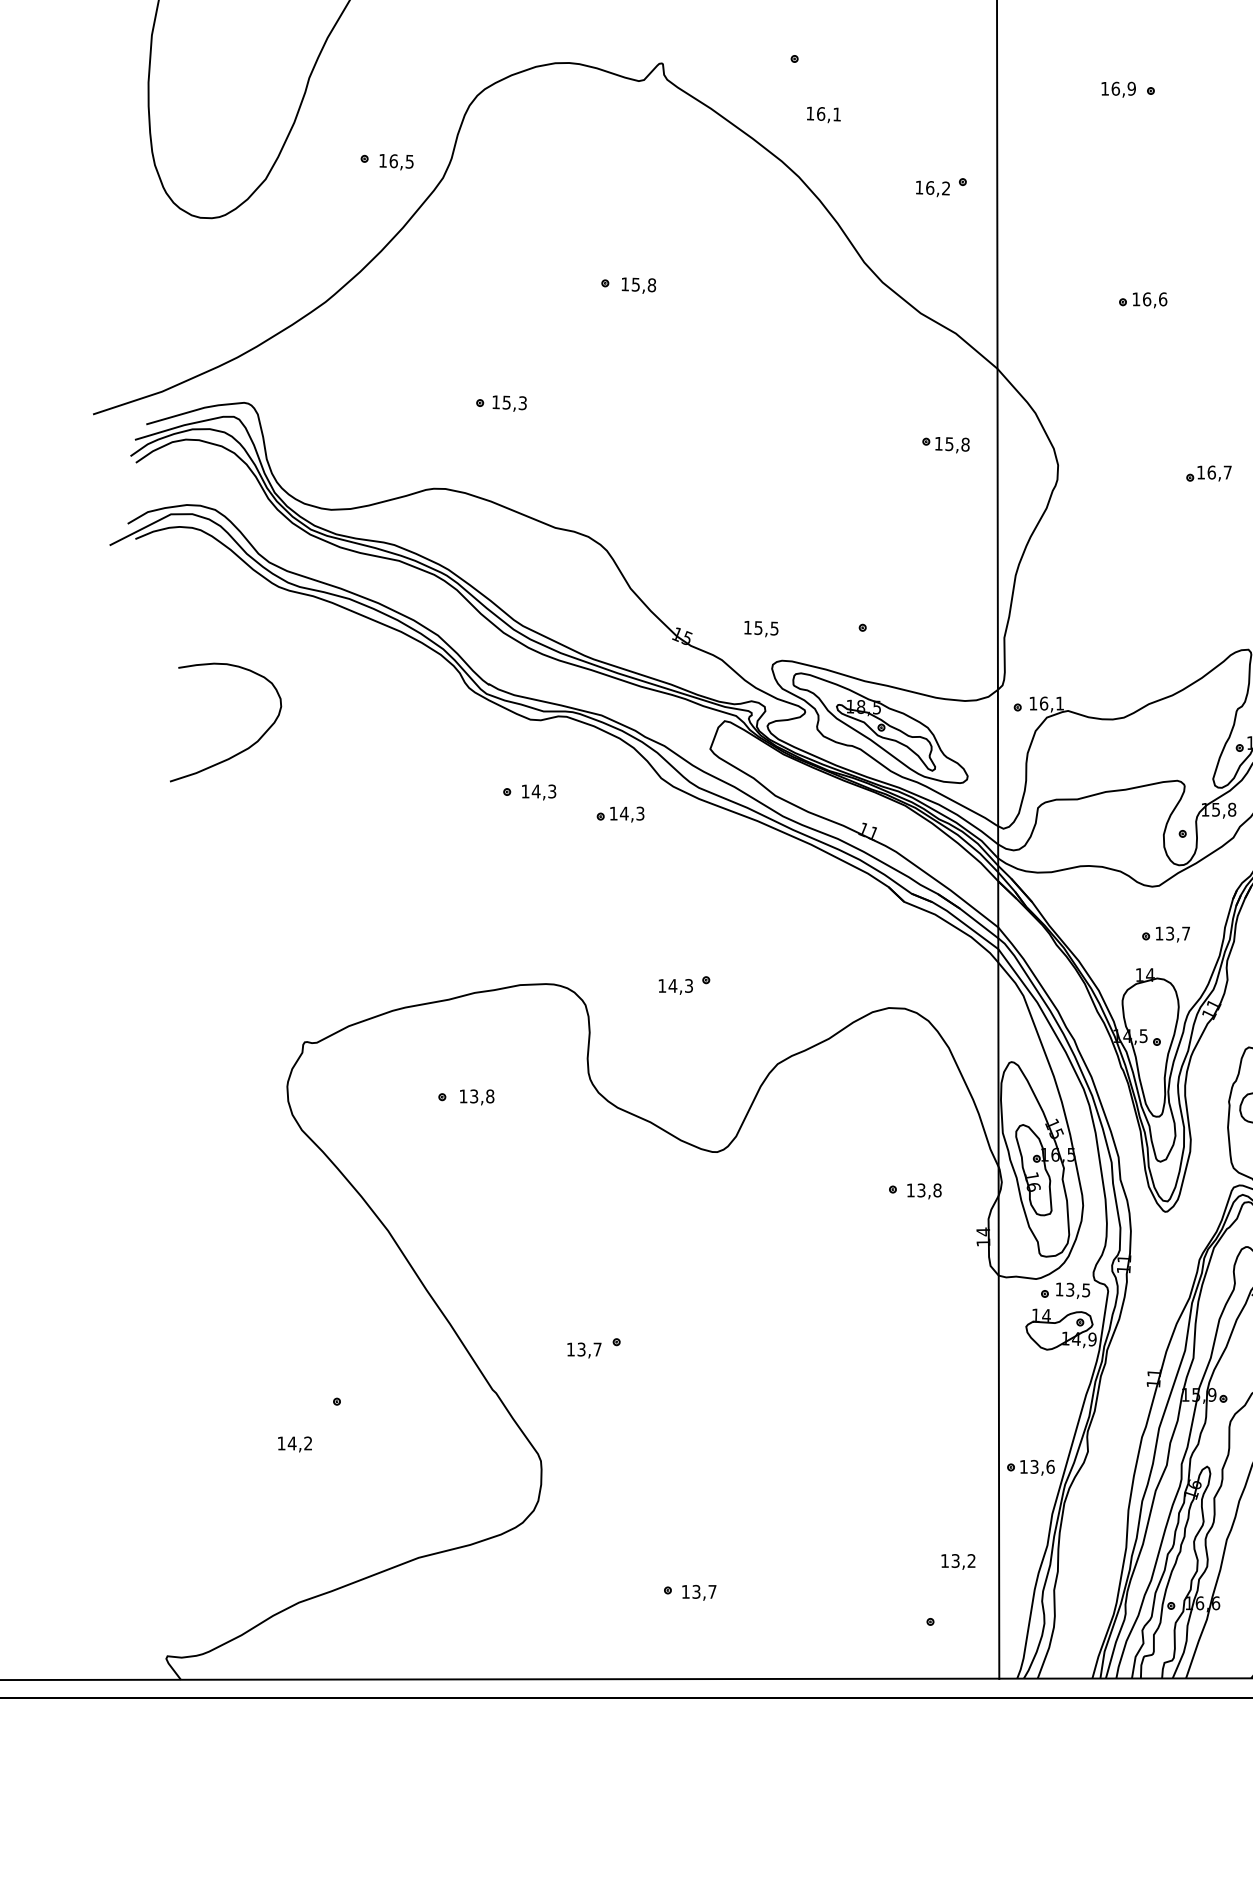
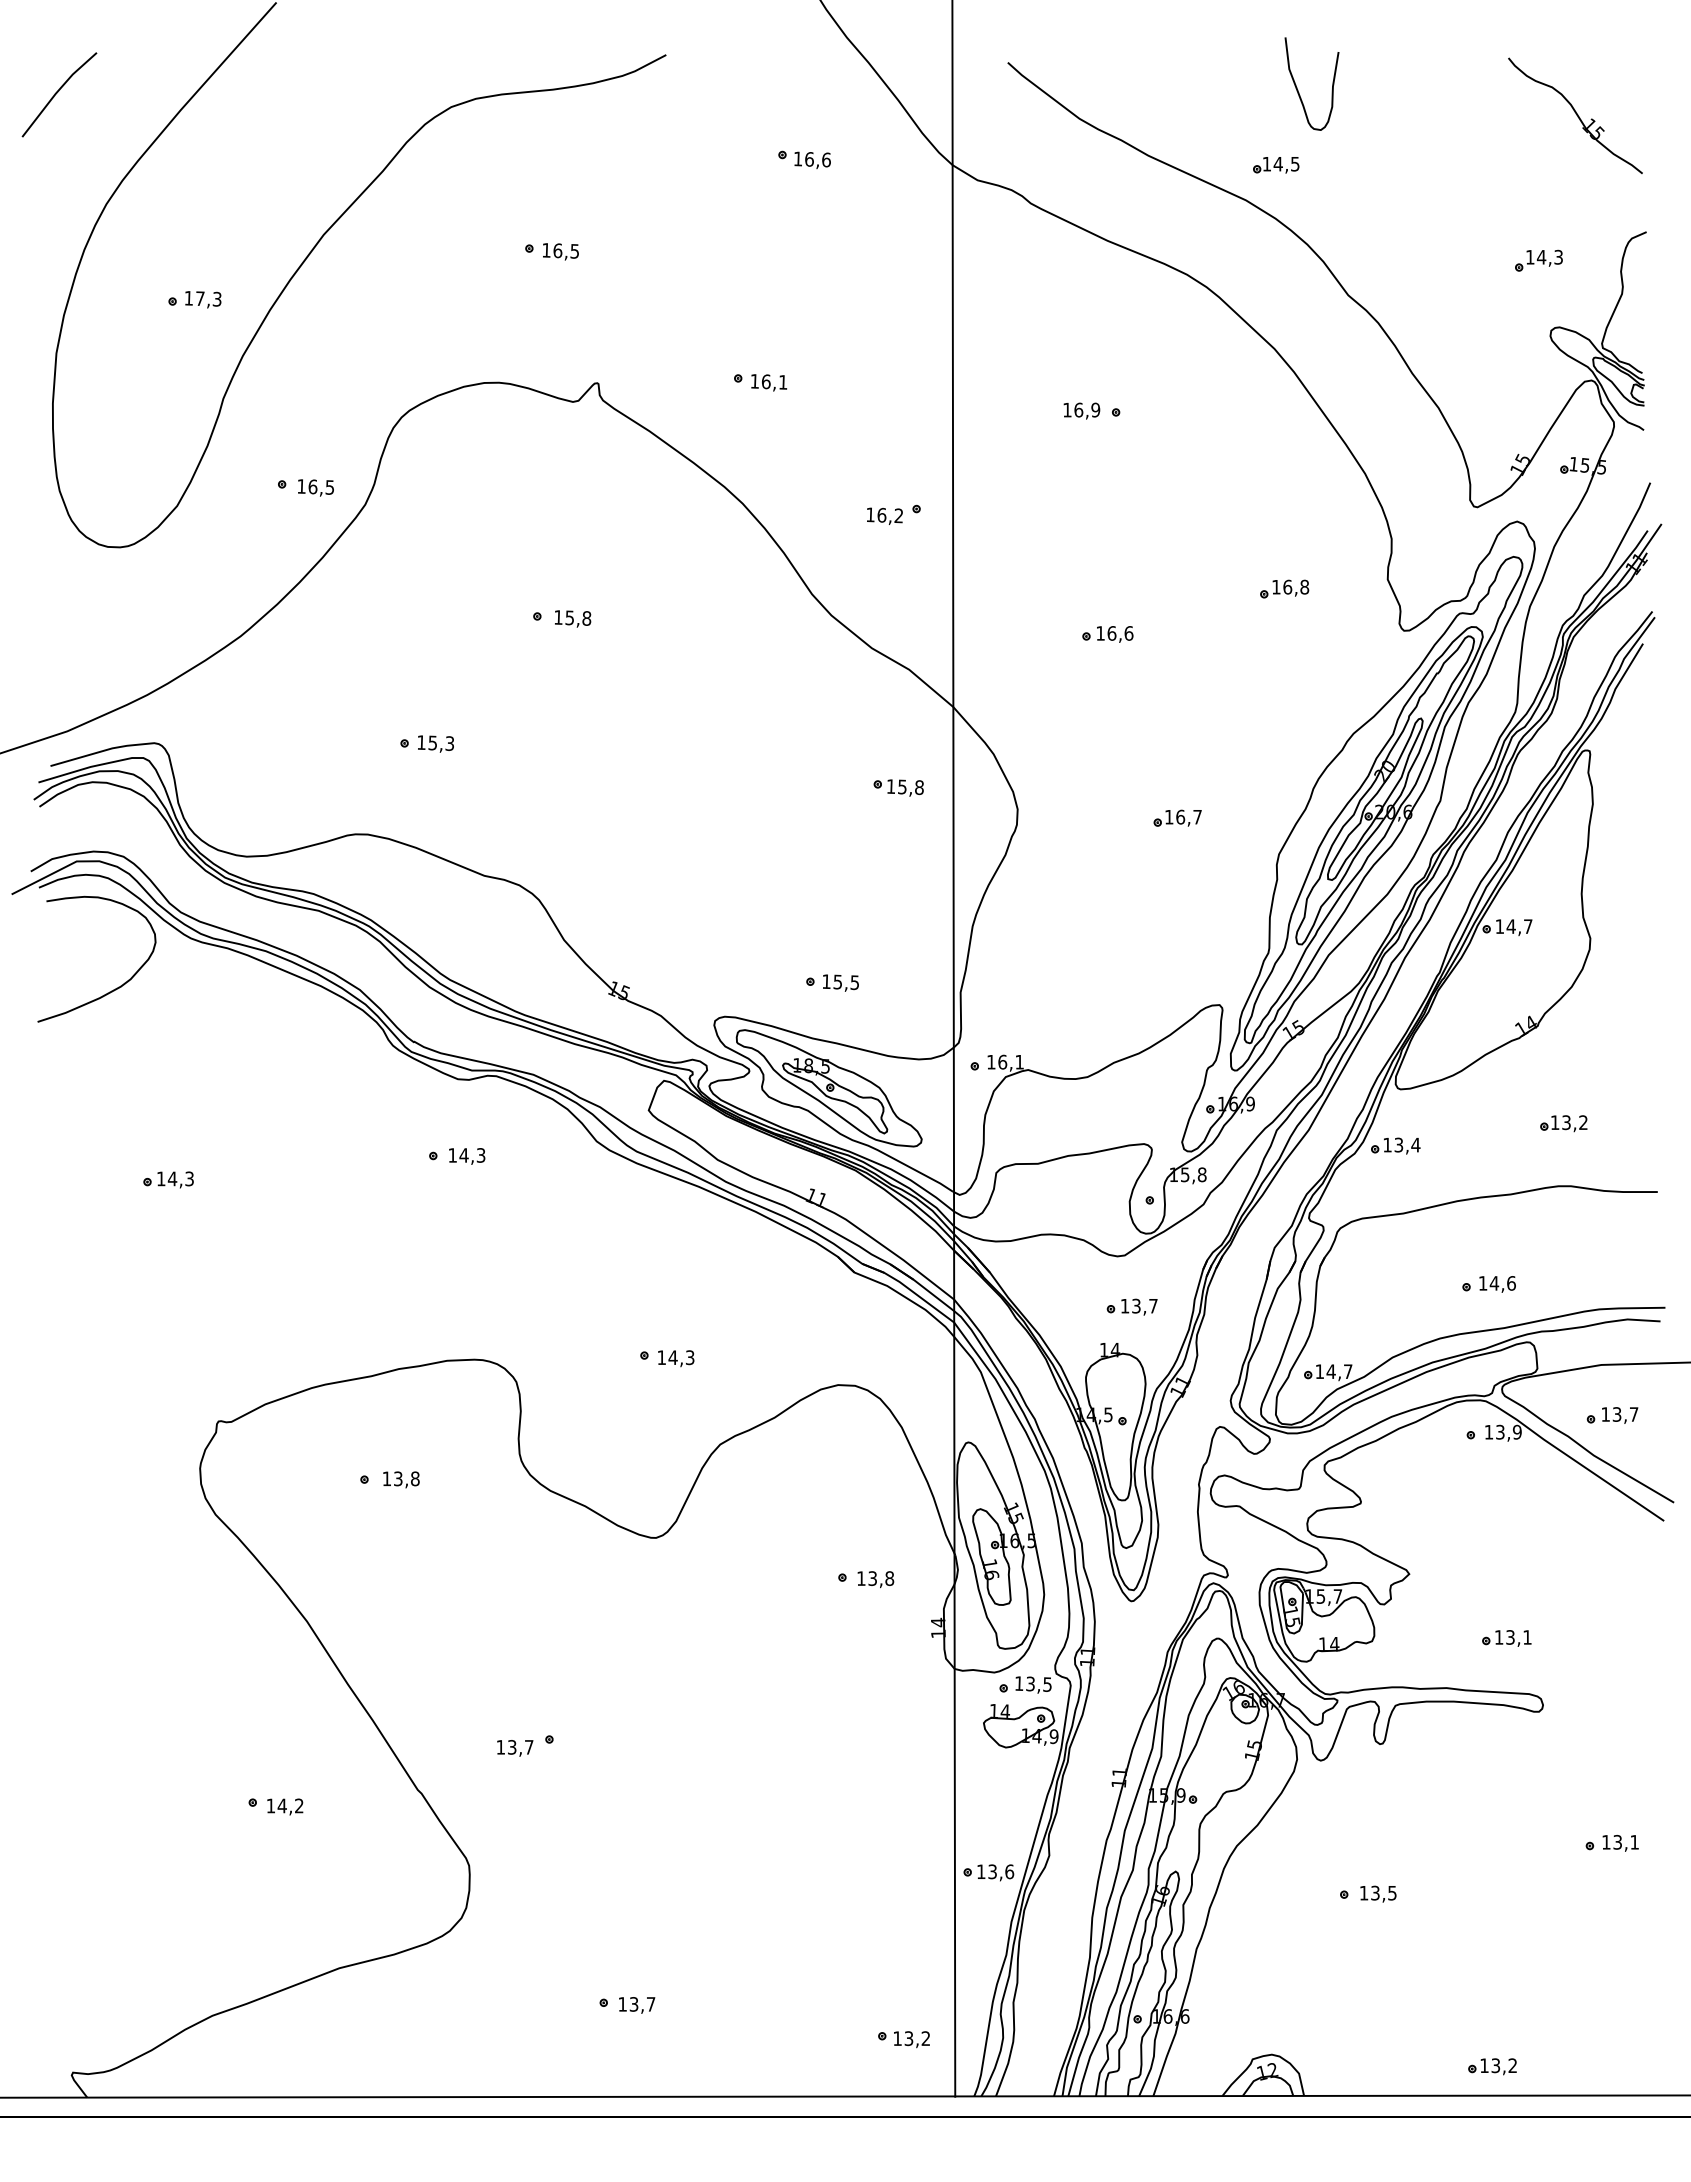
text: (824, 114) -> (769, 382), moved
text: (760, 628) -> (840, 982), moved
curve: (239, 751) -> (111, 990), moved
part: (620, 814) -> (168, 1179), moved
text: (676, 986) -> (676, 1358), moved
text: (295, 1443) -> (285, 1806), moved
text: (958, 1561) -> (911, 2039), moved

